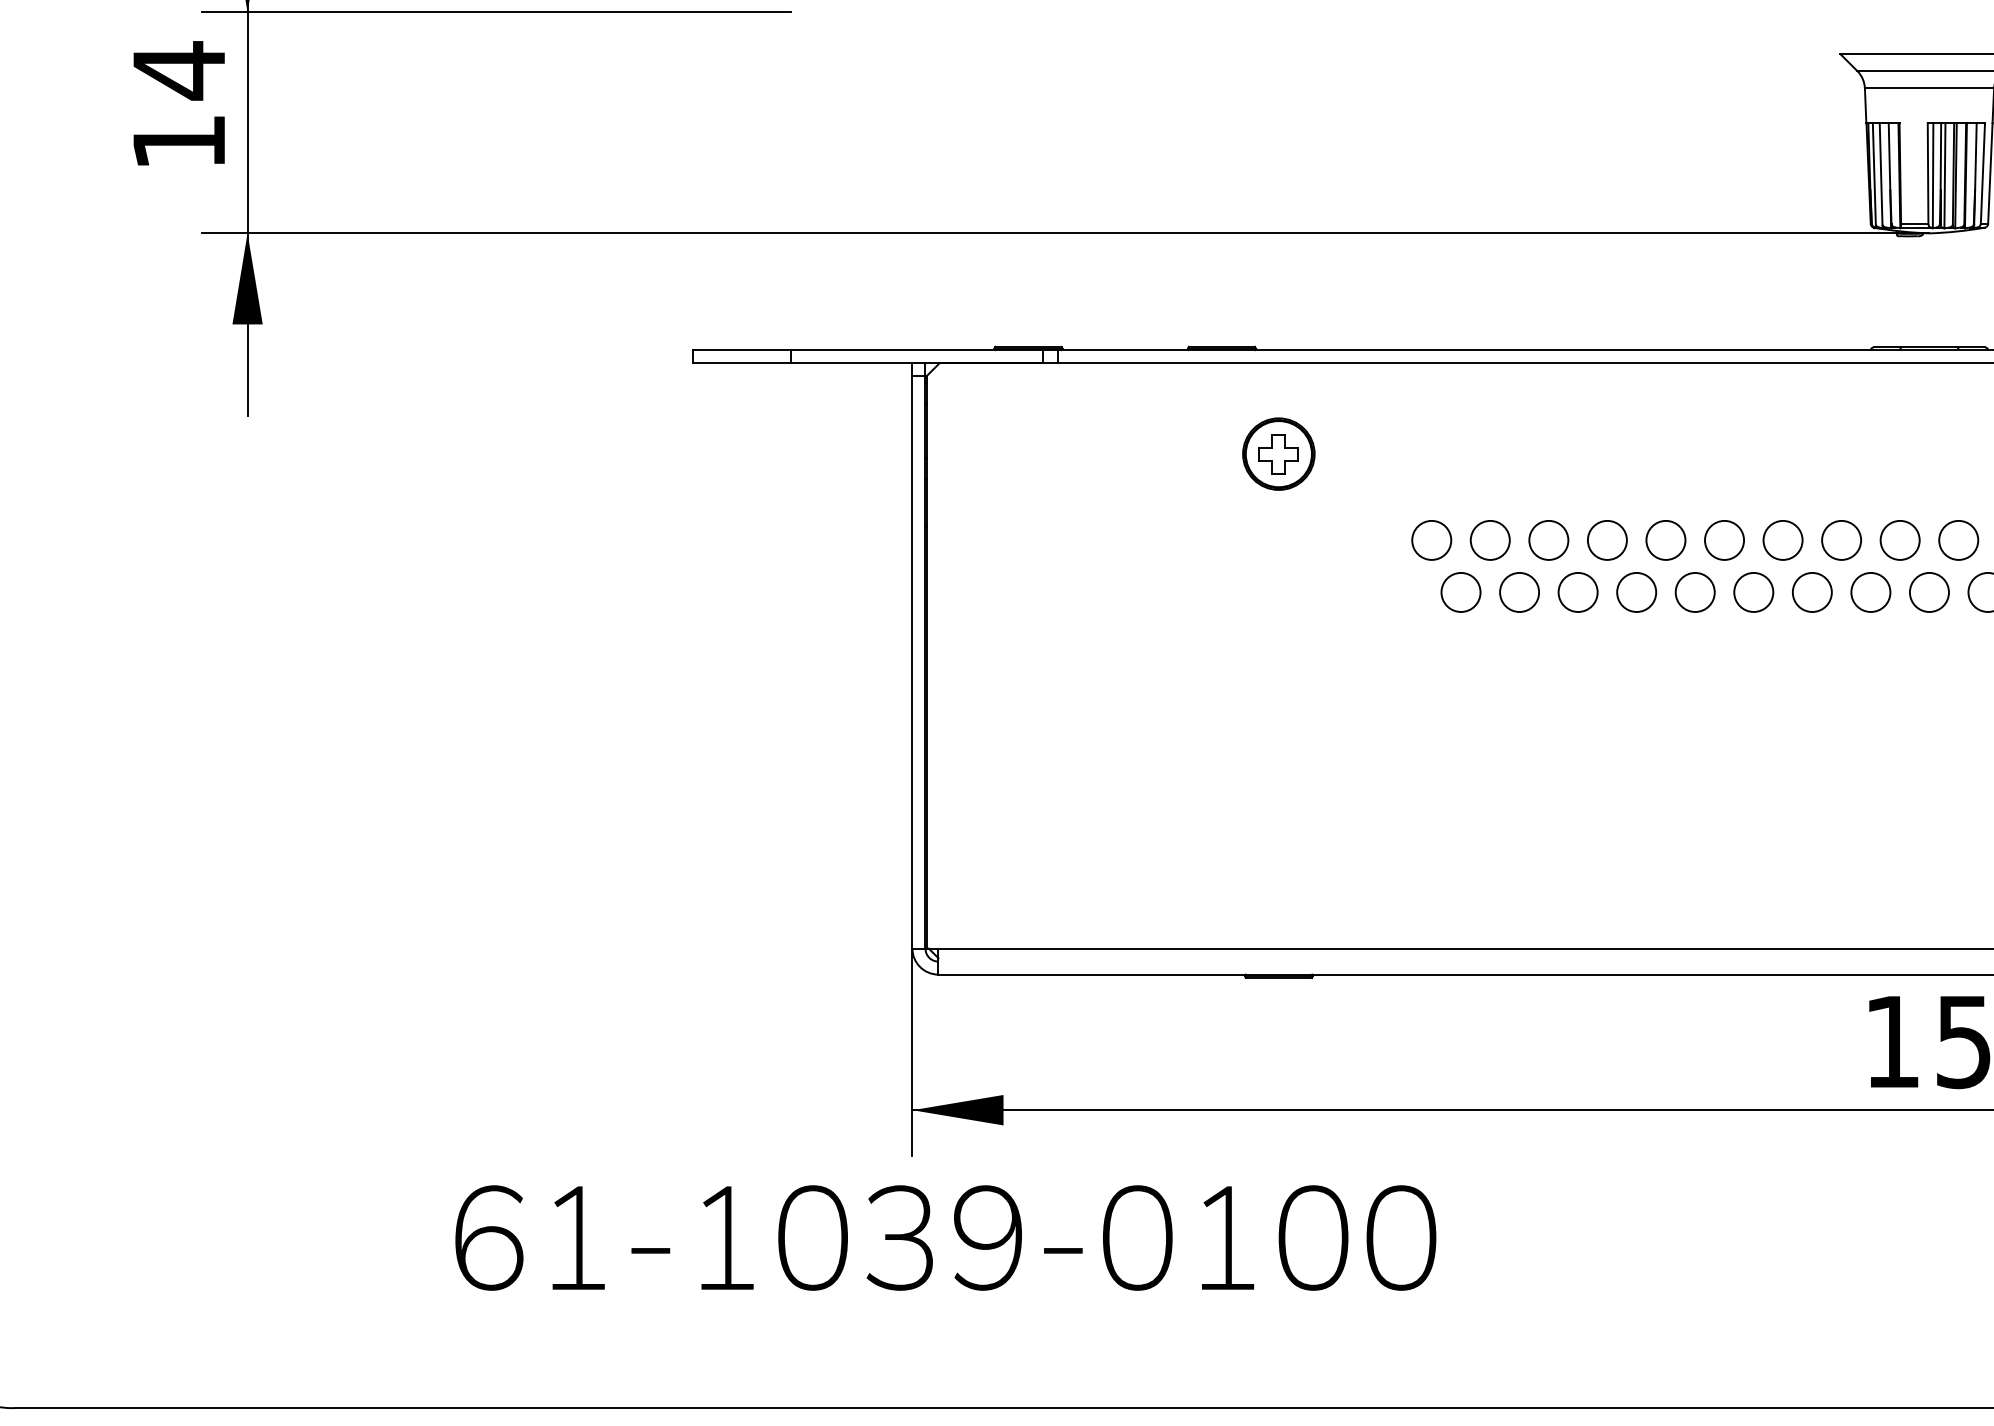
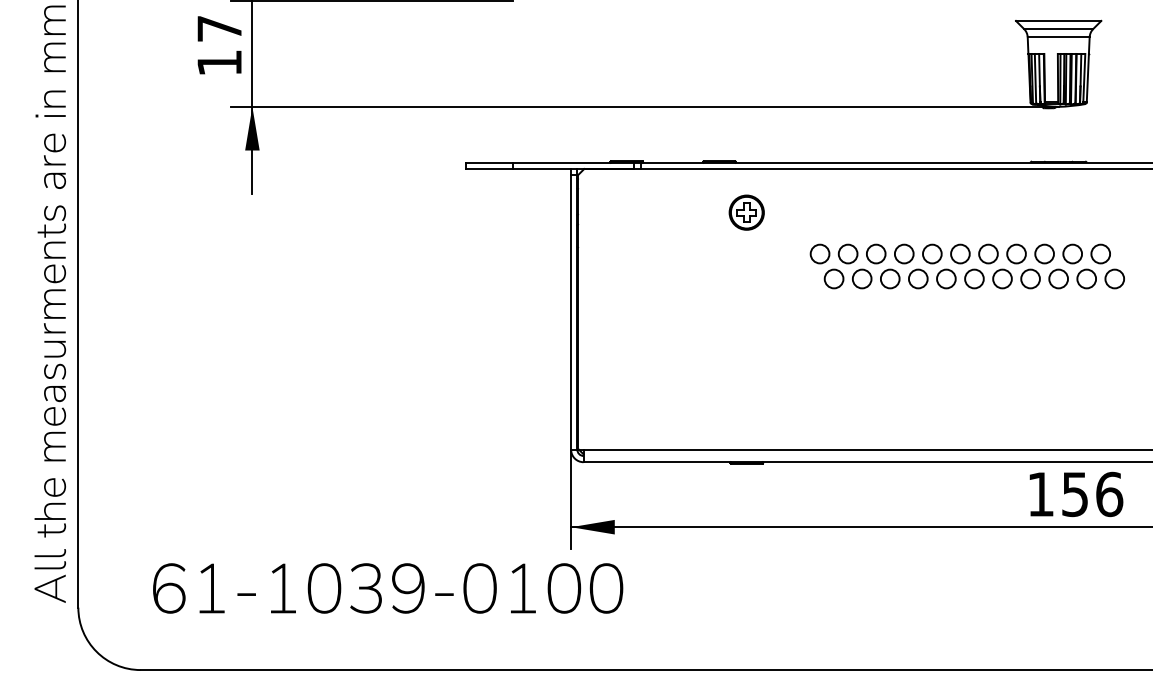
text: (178, 69) -> (219, 28), 14 -> 17
text: (946, 1238) -> (388, 588), moved

